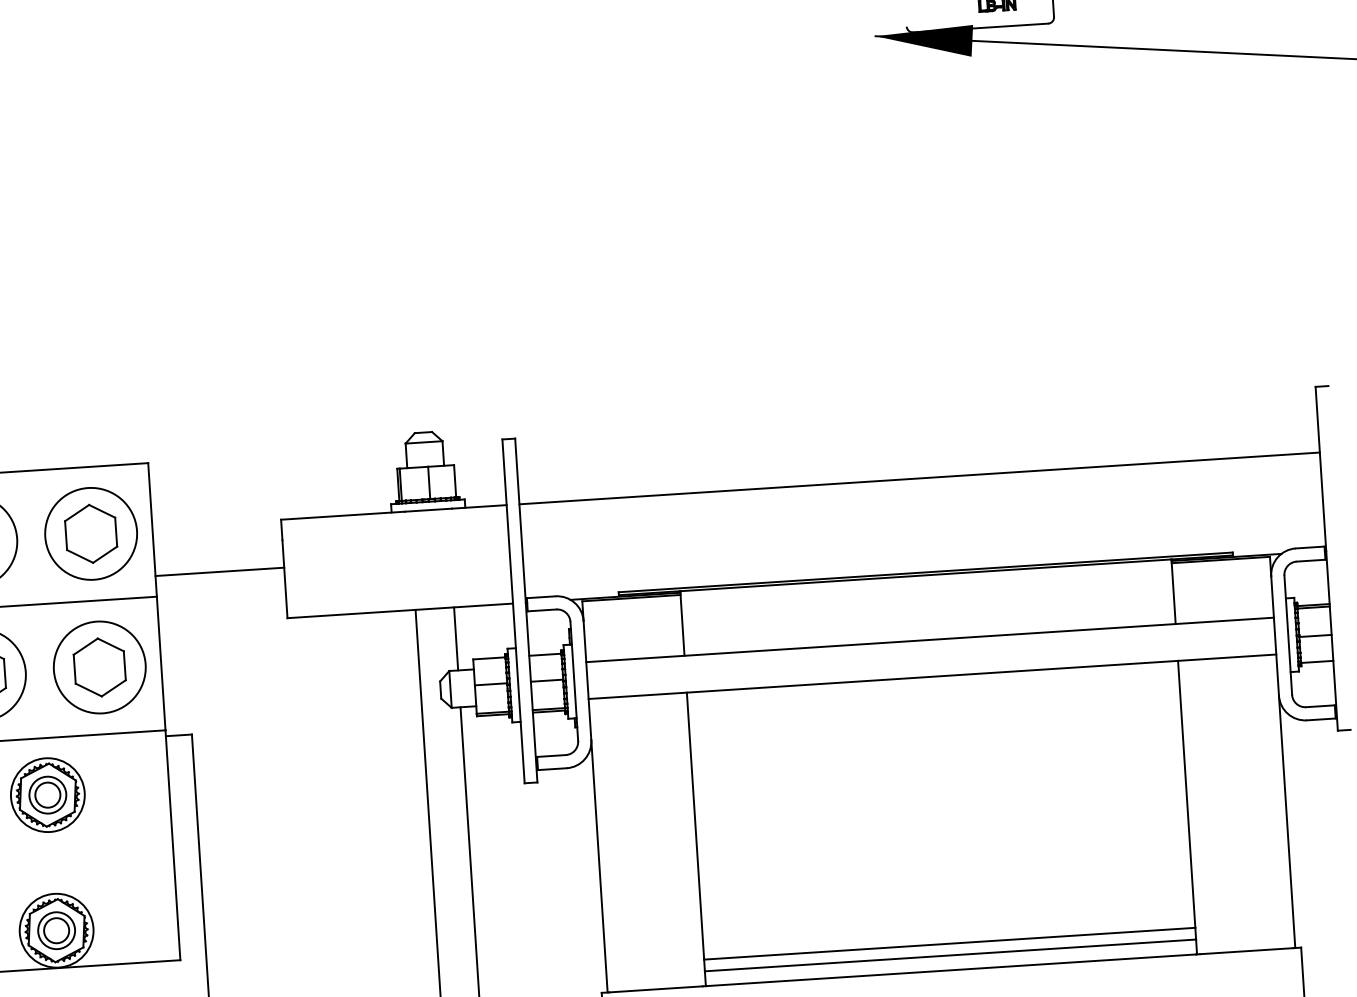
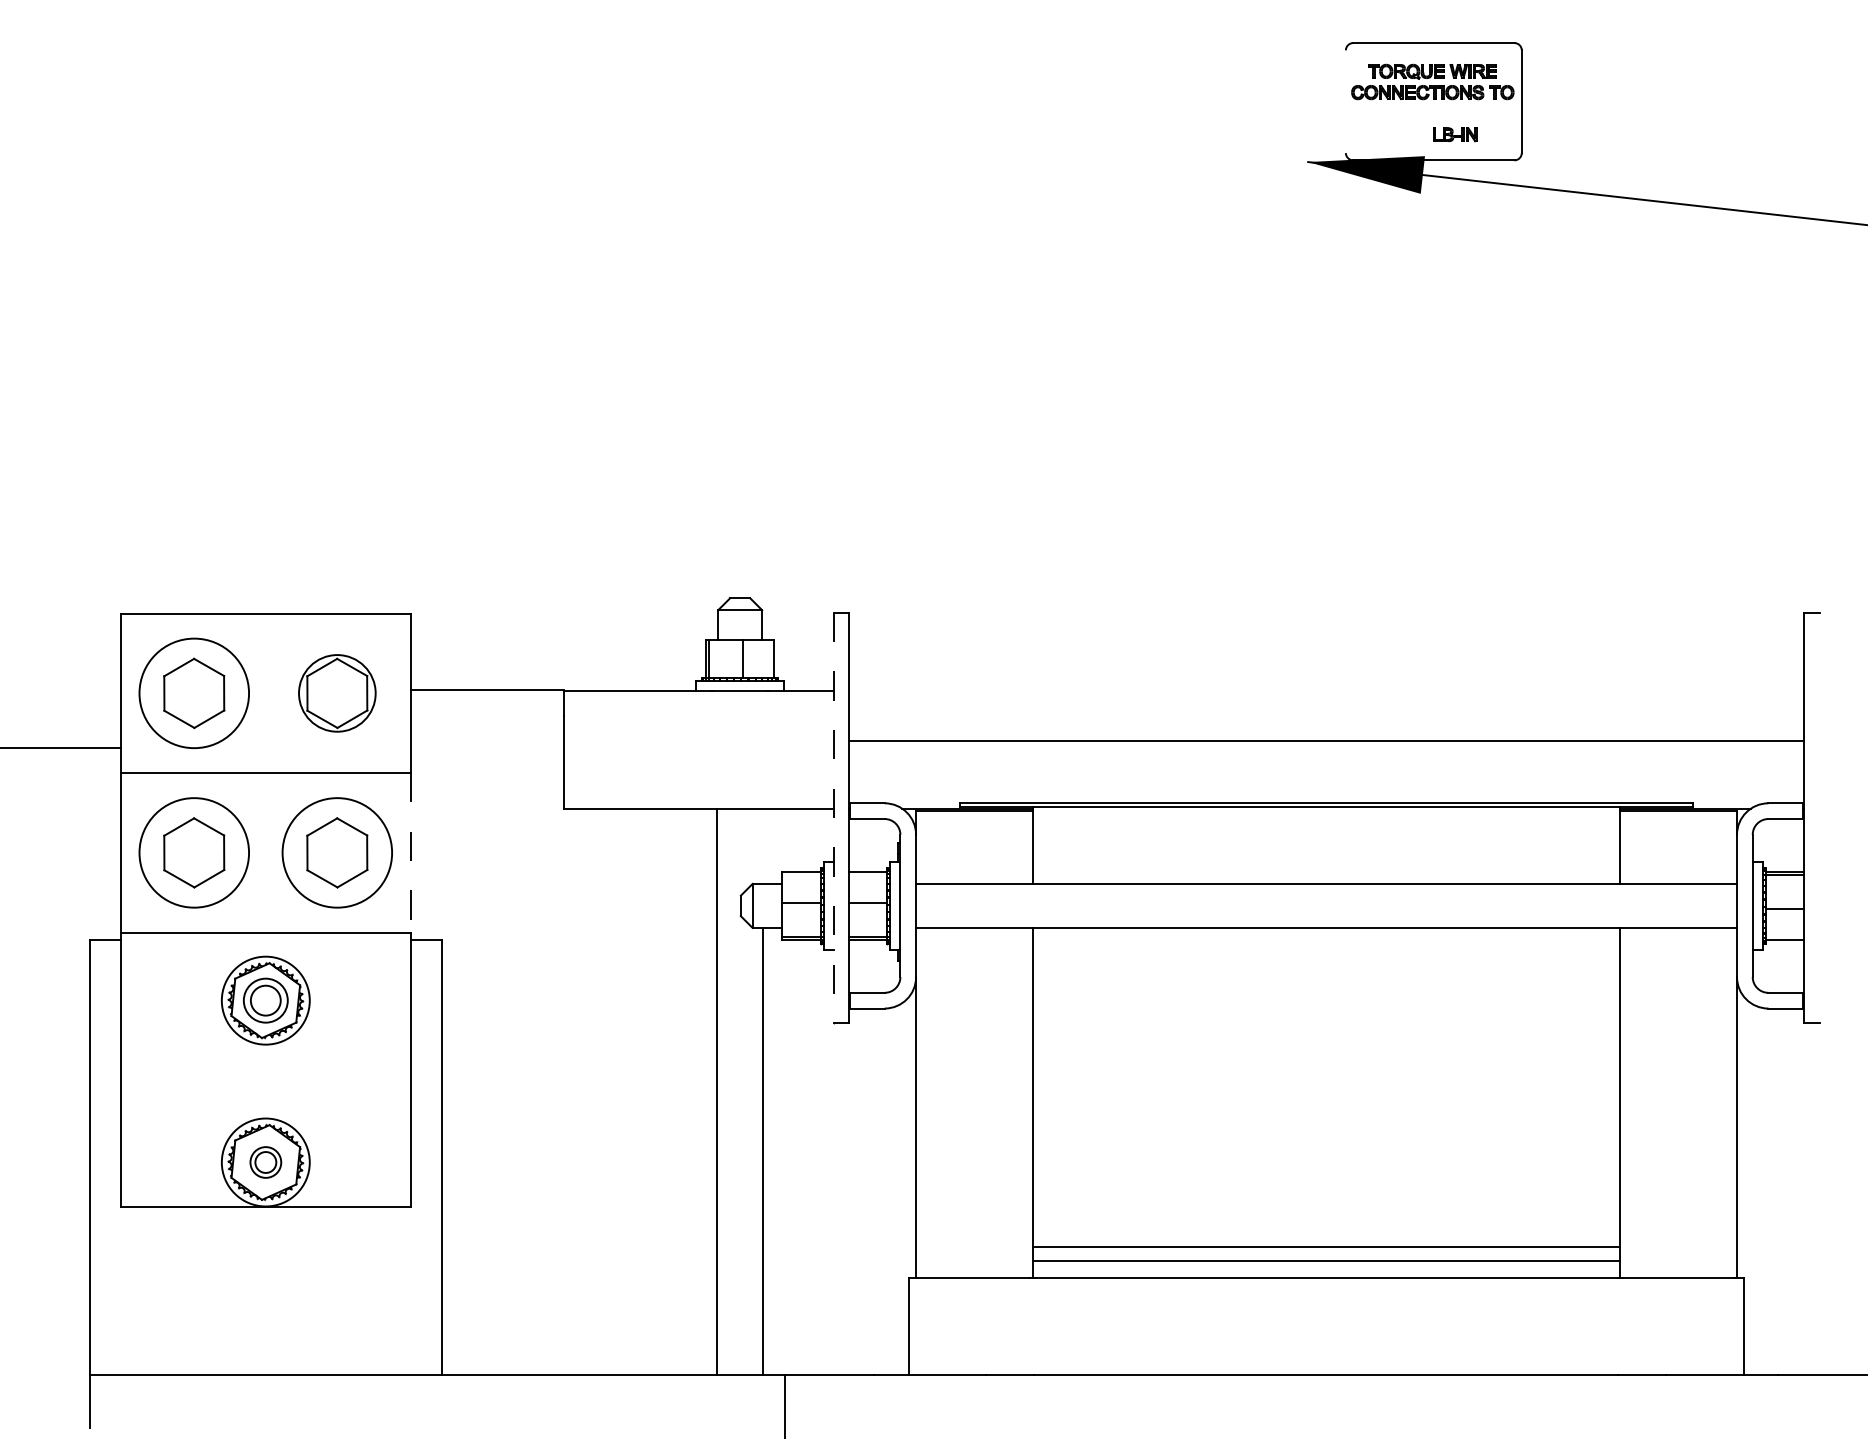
line: (919, 478) -> (1326, 741), moved
circle: (91, 533) -> (337, 693), size x0.7
line: (219, 571) -> (487, 690), moved
line: (513, 611) -> (833, 818), solid -> dashed
line: (456, 638) -> (763, 845), removed
line: (161, 663) -> (410, 852), solid -> dashed
part: (56, 930) -> (265, 1162), size x0.7

